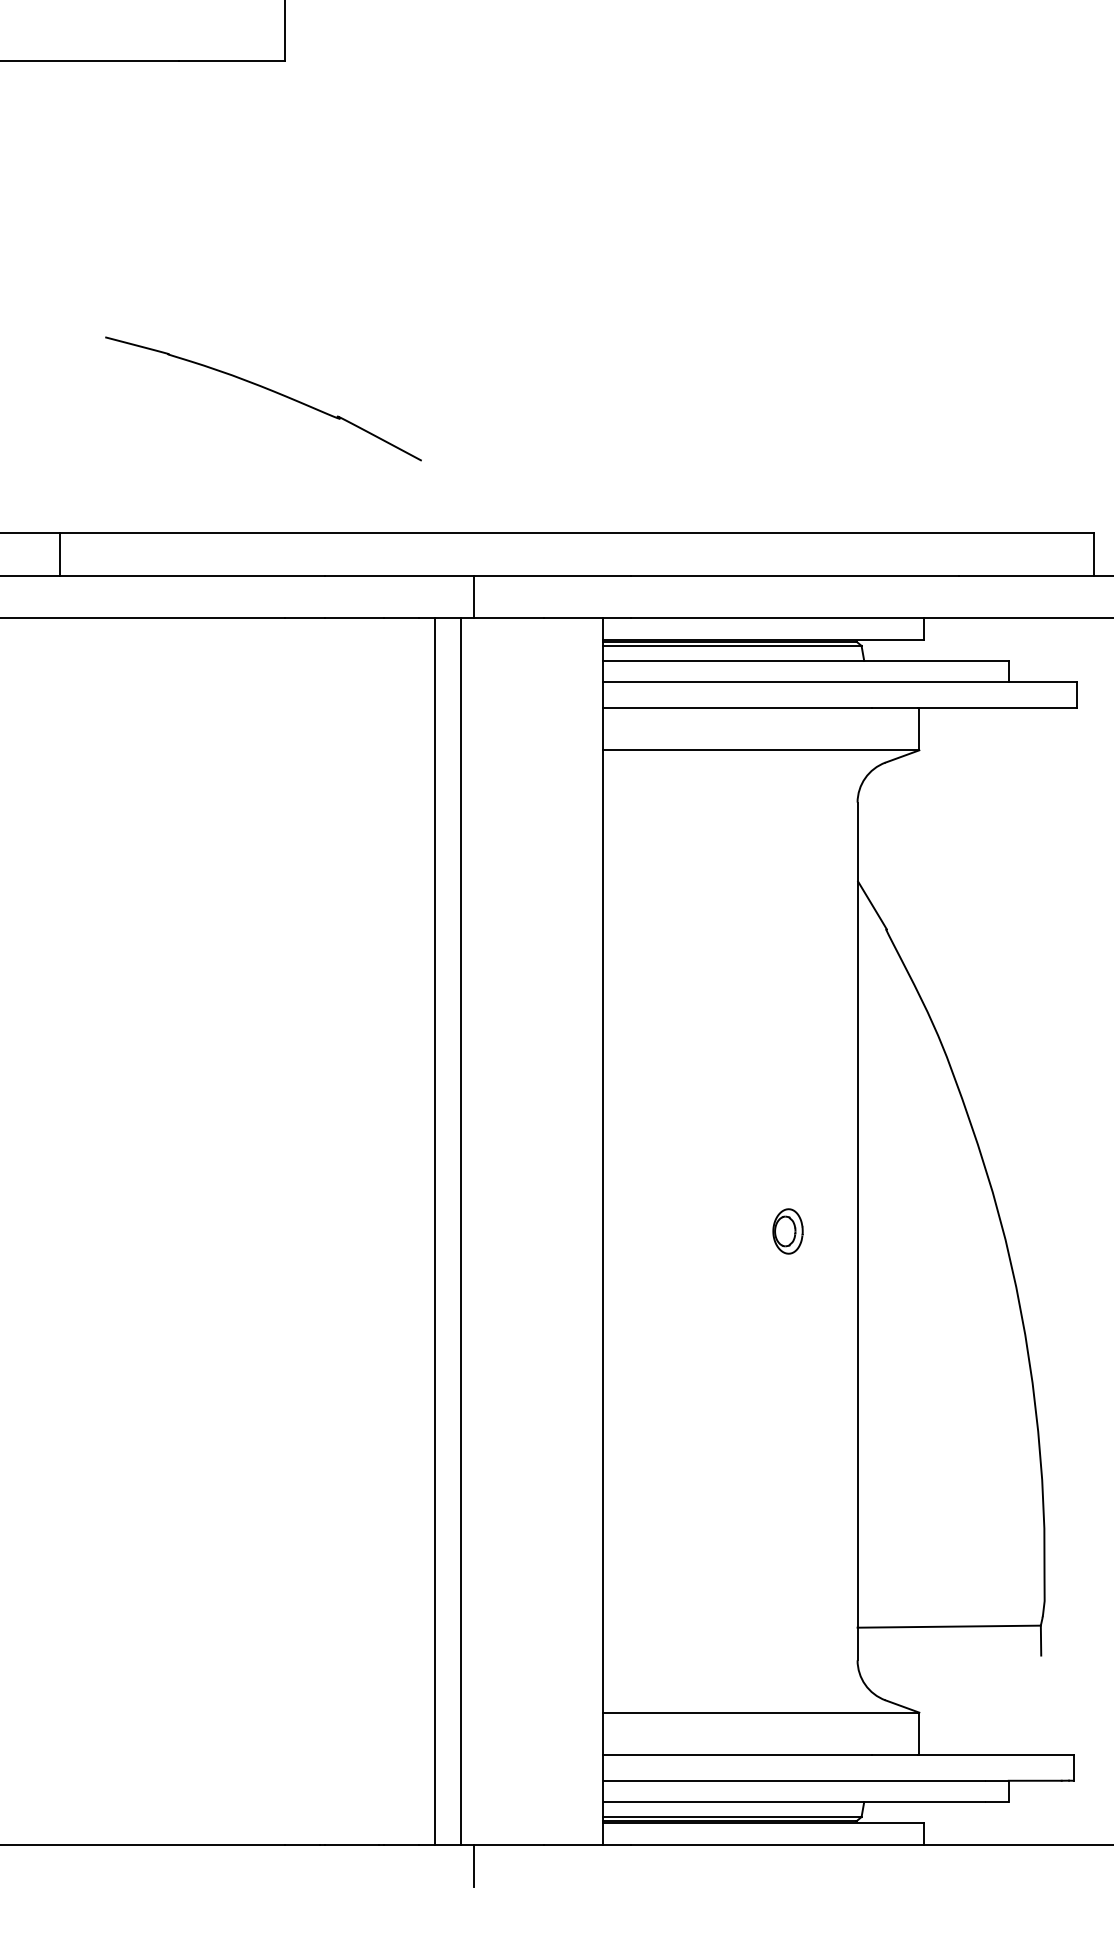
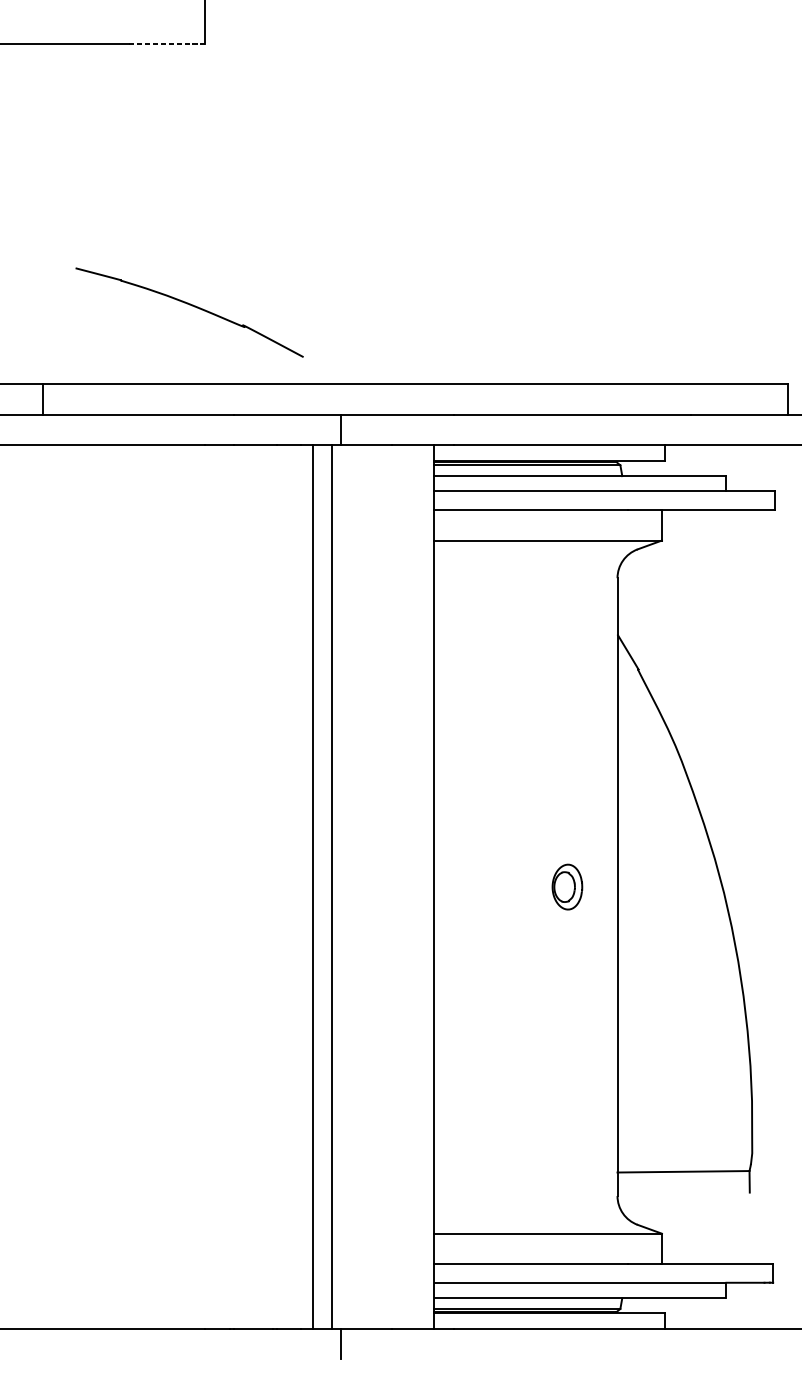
line: (231, 60) -> (166, 43), solid -> dashed
curve: (265, 389) -> (191, 305), moved
part: (787, 1231) -> (567, 887), size x1.4

